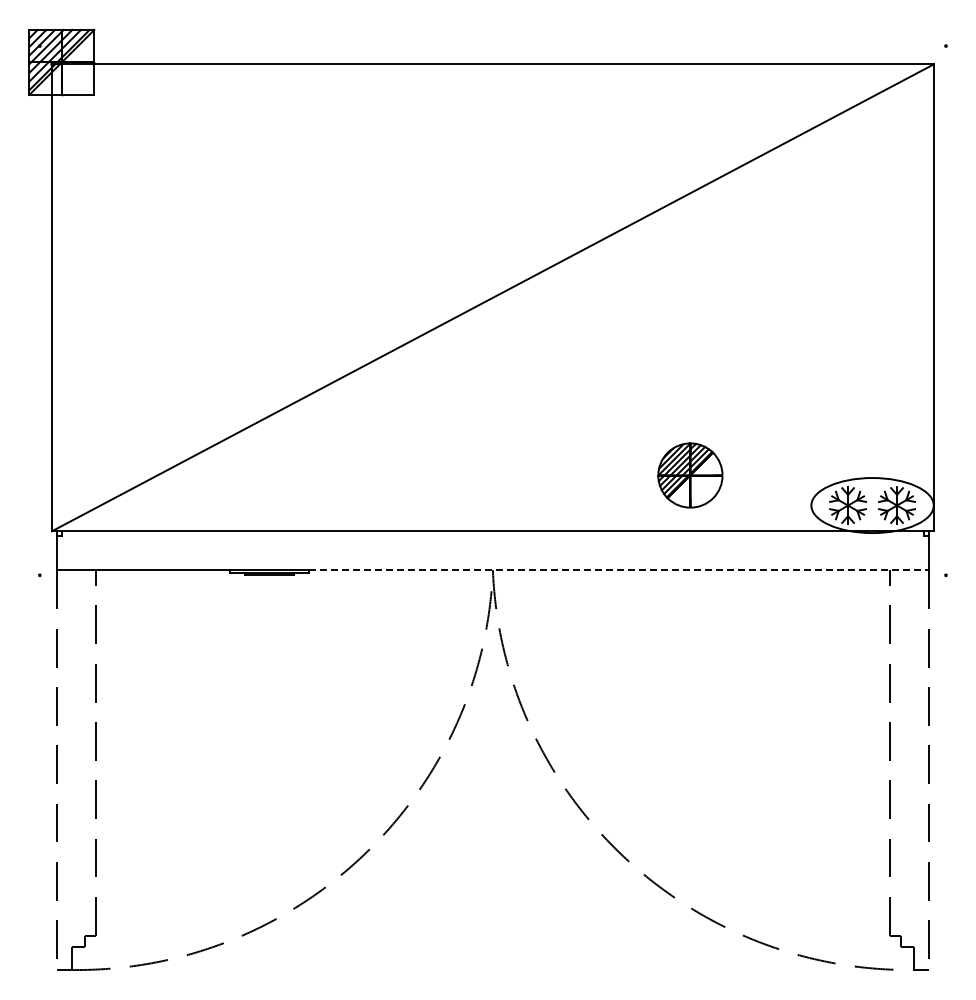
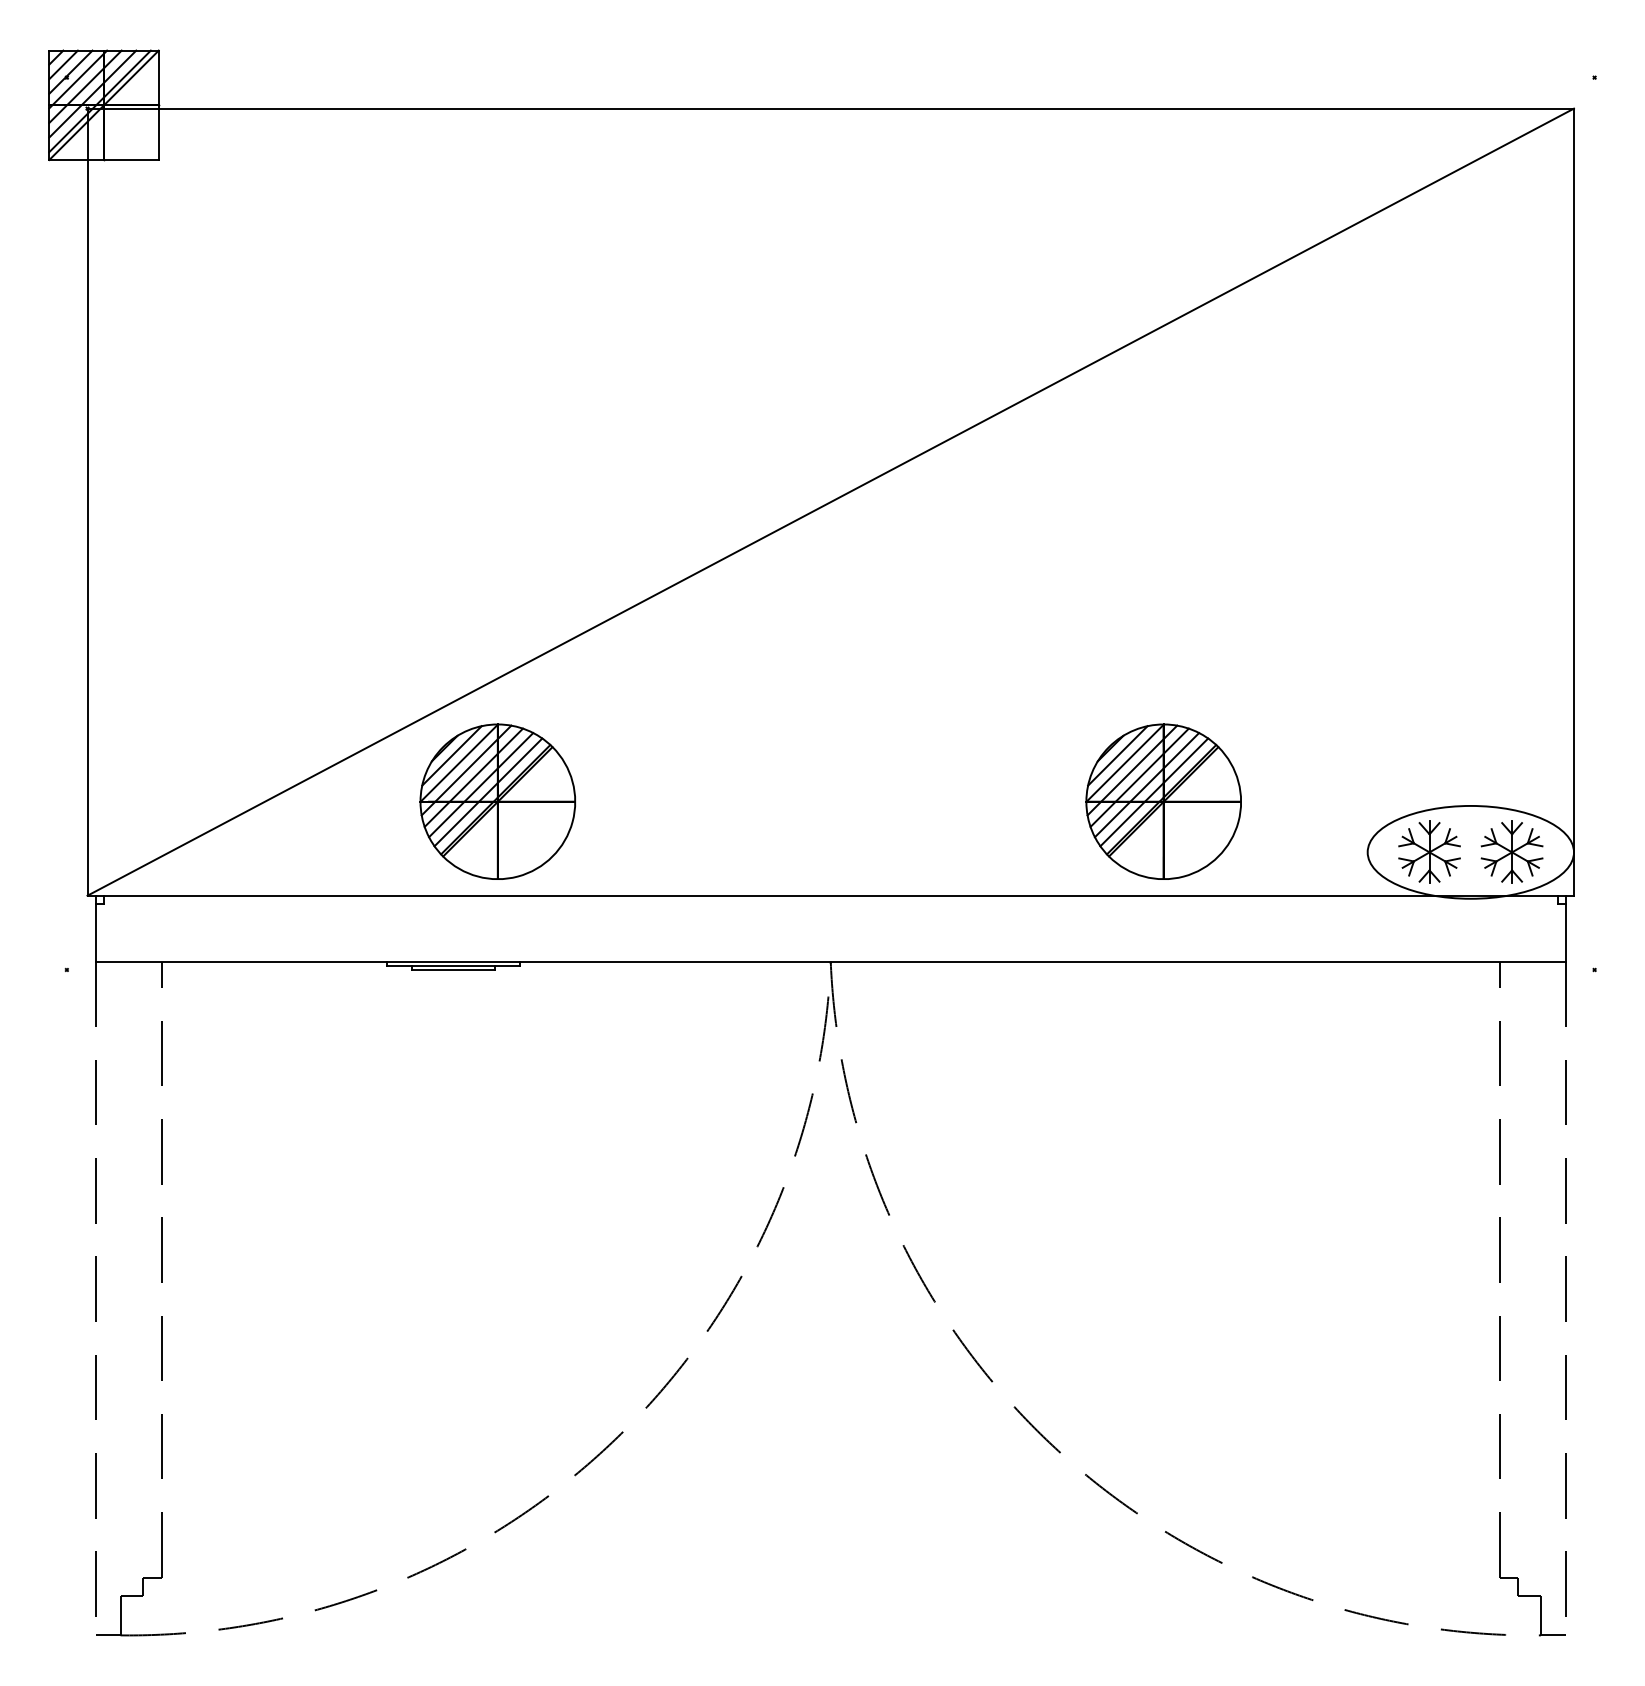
part: (295, 475) -> (497, 801), added
part: (690, 475) -> (1163, 801), size x1.43
line: (619, 570) -> (1044, 961), dashed -> solid

